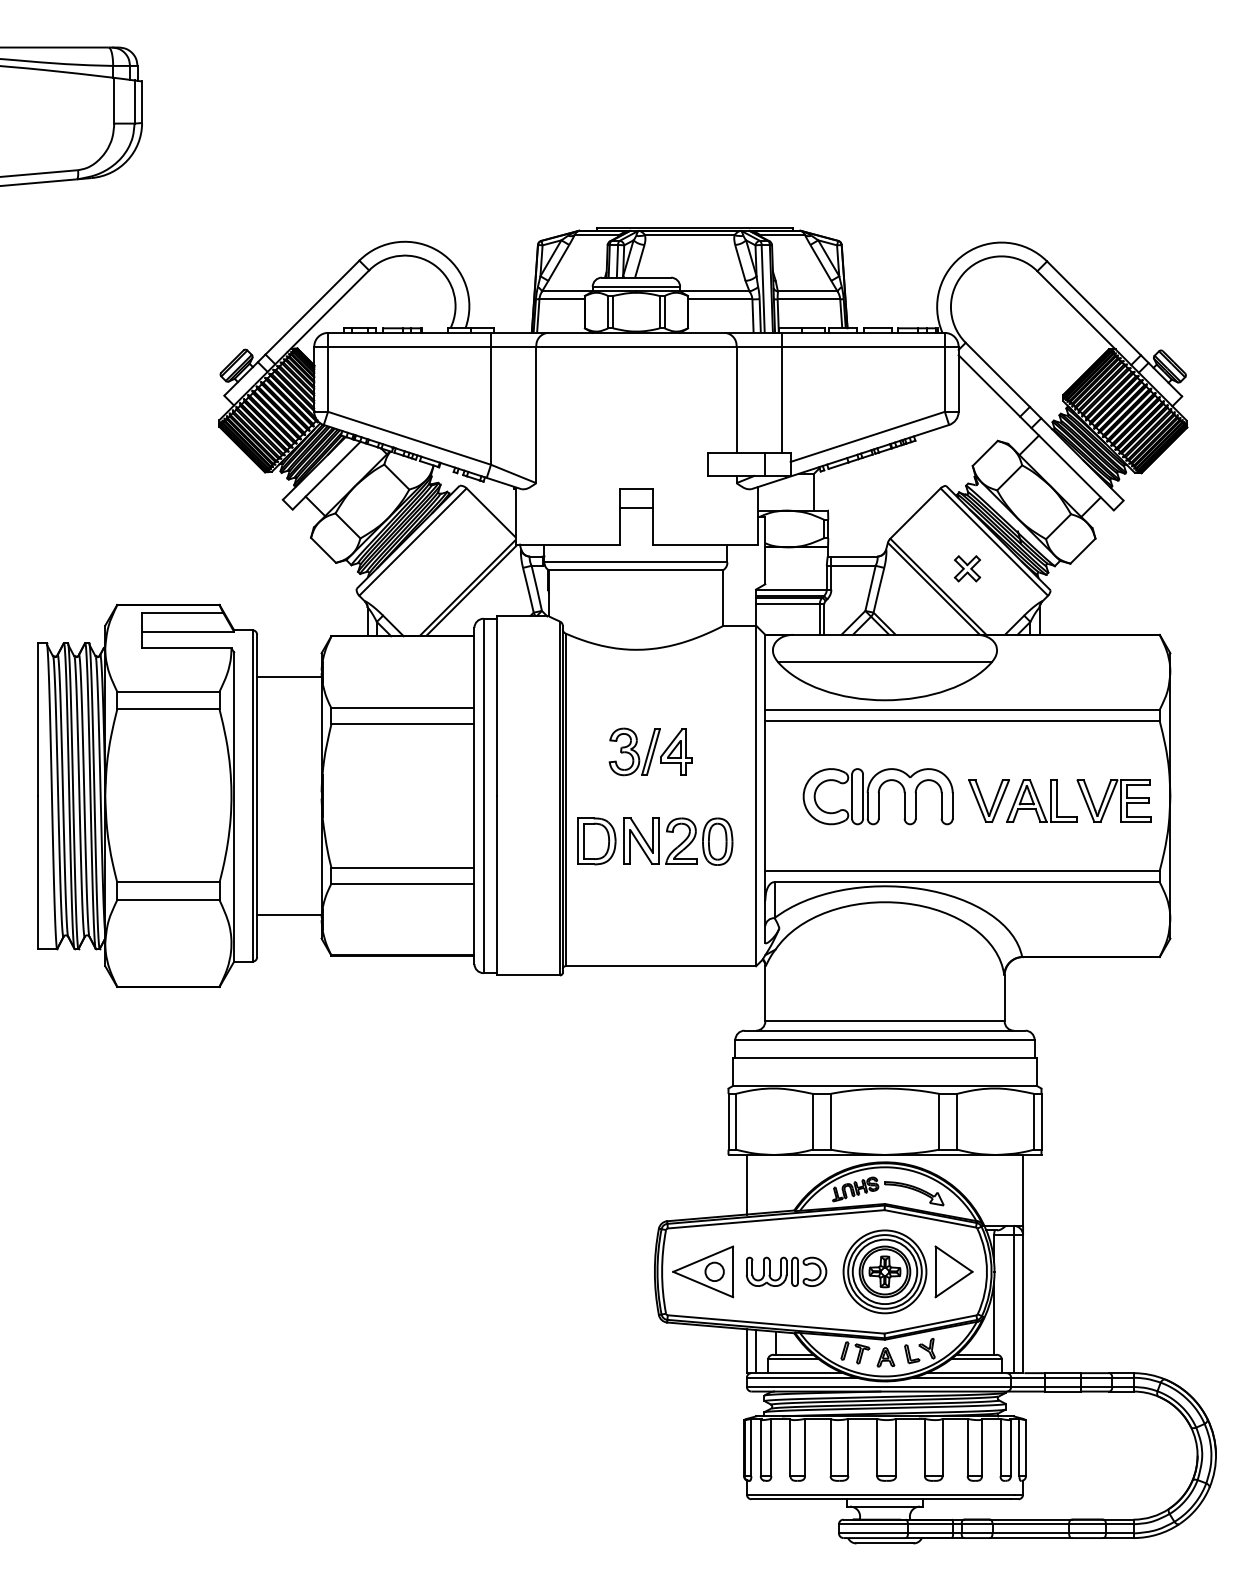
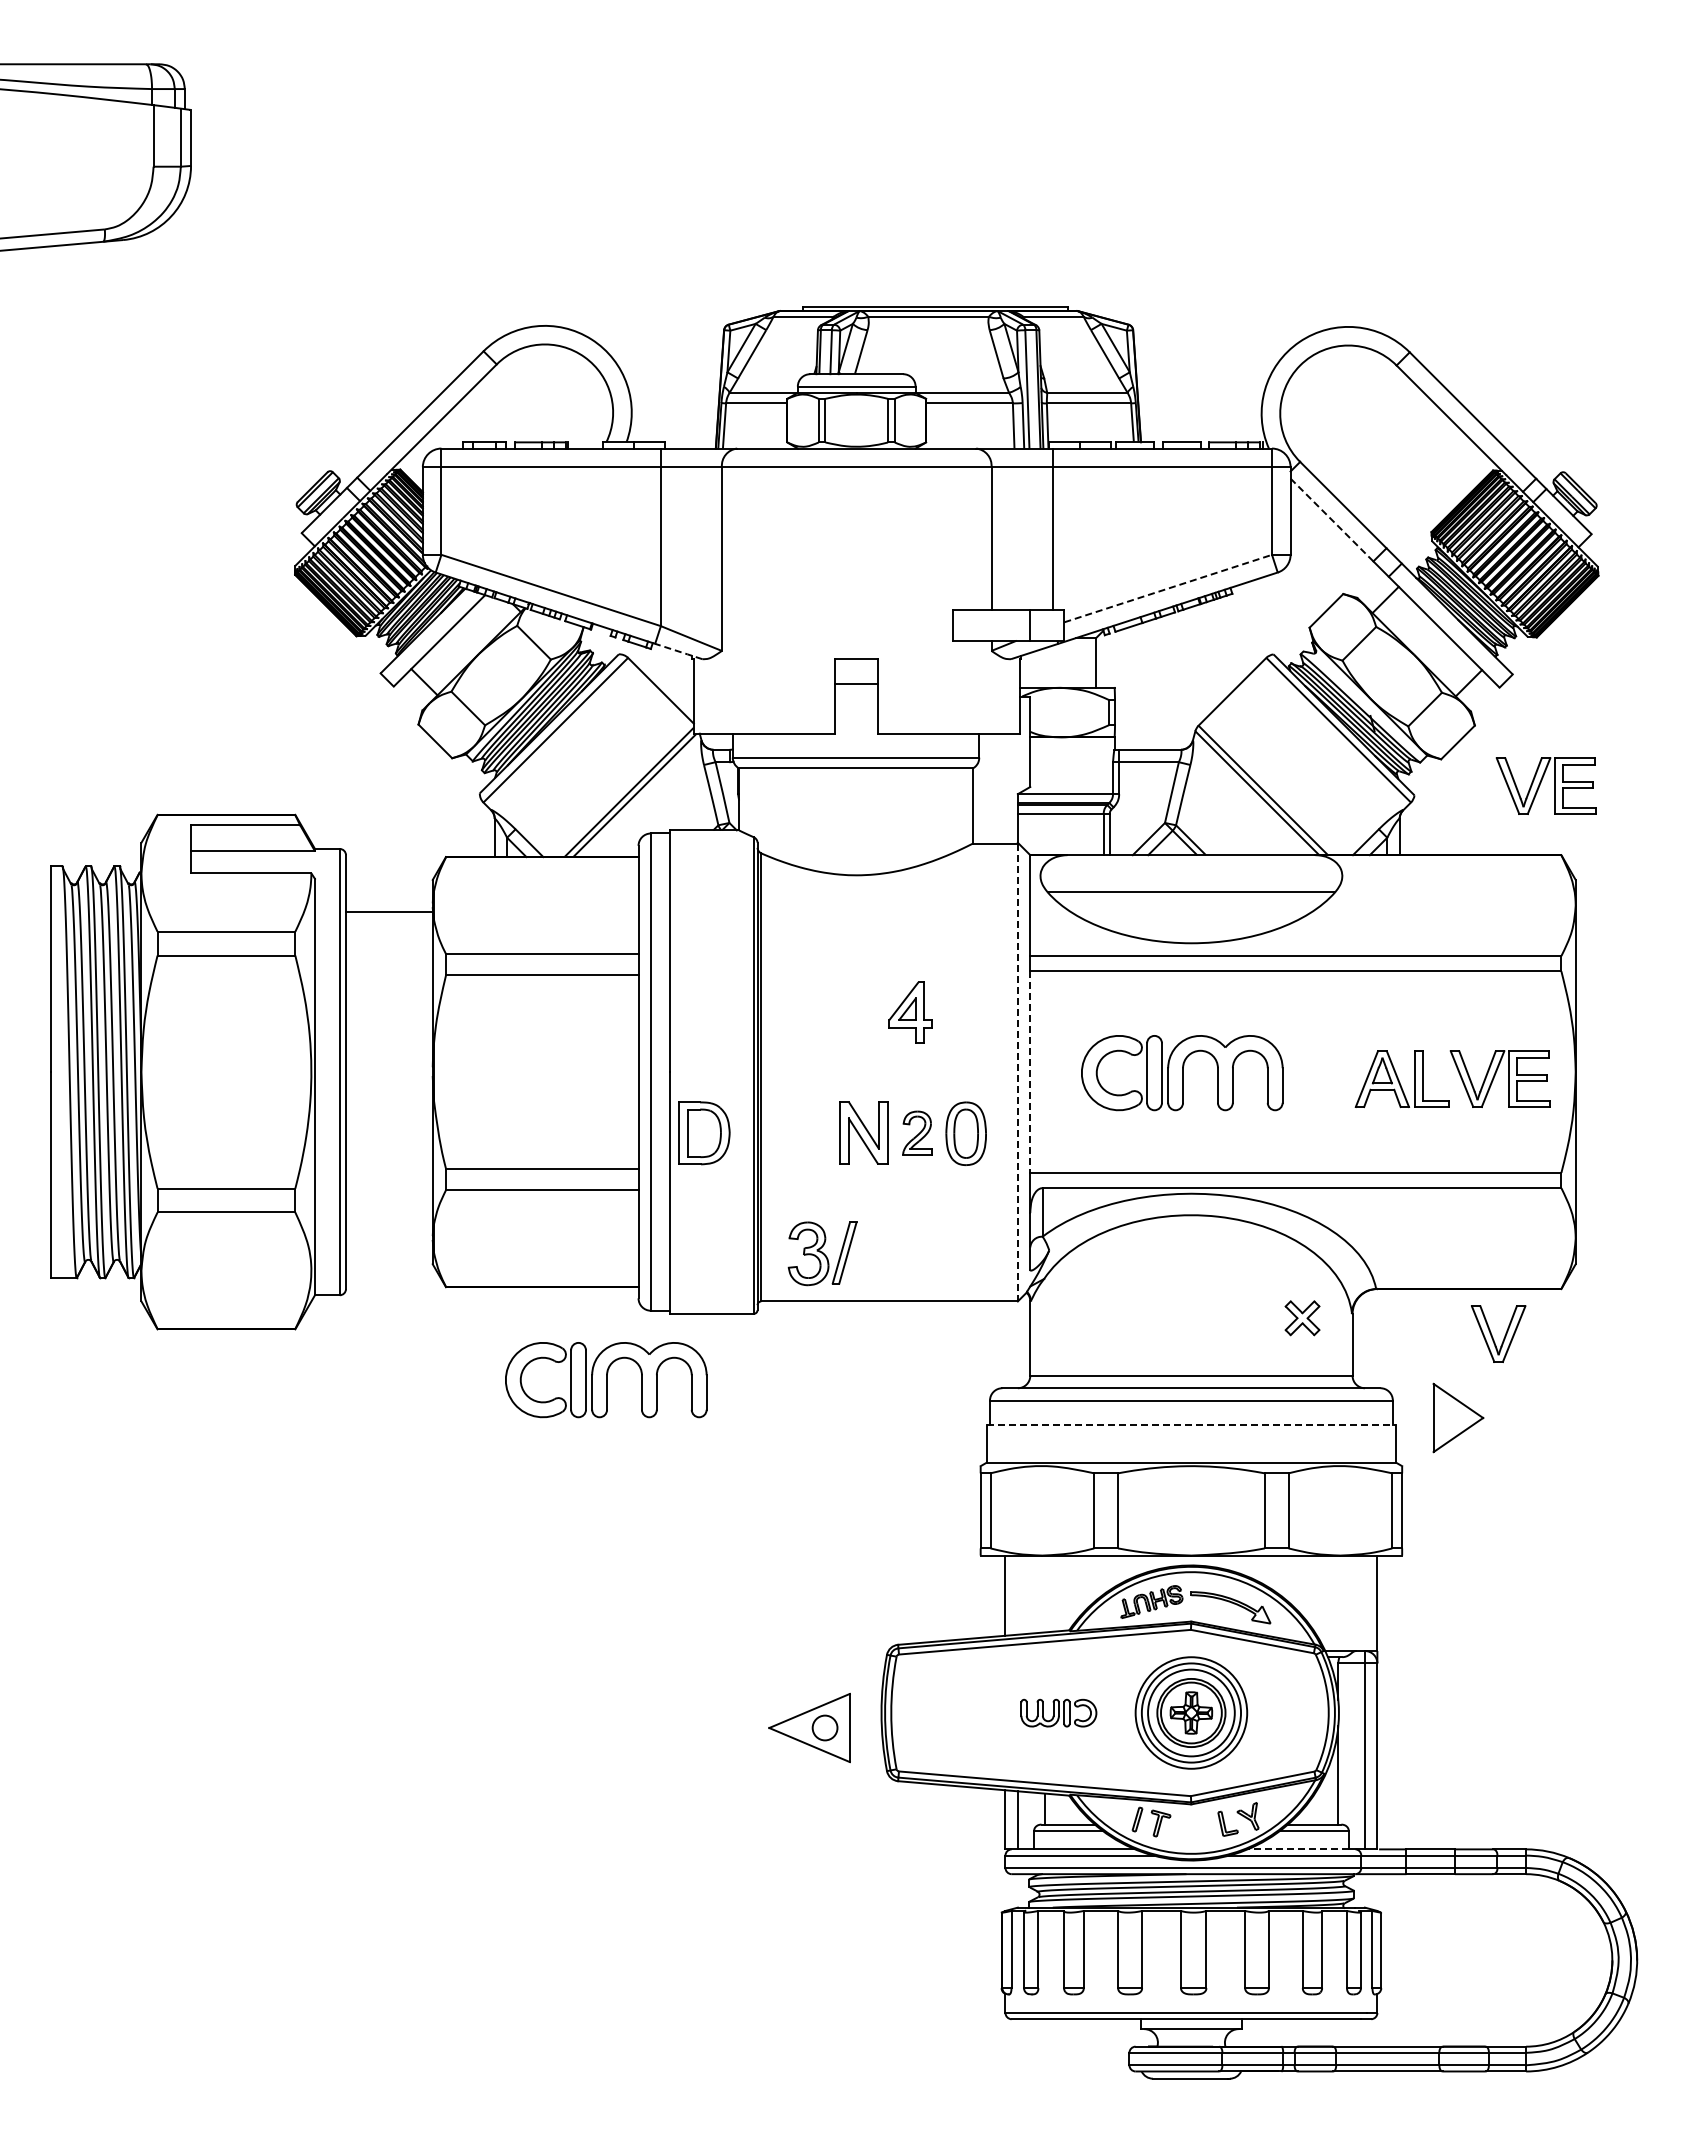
line: (989, 386) -> (1332, 520), solid -> dashed
line: (867, 436) -> (1168, 588), solid -> dashed
line: (504, 483) -> (678, 651), solid -> dashed
part: (967, 569) -> (1302, 1318), moved
part: (1147, 583) -> (1545, 785), added
part: (634, 751) -> (822, 1253), moved
line: (755, 796) -> (1017, 1072), solid -> dashed
line: (765, 796) -> (1030, 1072), solid -> dashed
part: (984, 801) -> (1492, 1334), moved
part: (681, 840) -> (917, 1132), size x0.7
part: (596, 841) -> (704, 1133), moved
line: (288, 915) -> (388, 1232), removed
part: (450, 1024) -> (606, 1380), added
line: (885, 1058) -> (1191, 1425), solid -> dashed
part: (703, 1271) -> (809, 1727), moved
part: (954, 1271) -> (1458, 1417), moved
part: (786, 1272) -> (1058, 1713), size x0.7
part: (885, 1356) -> (1192, 1827), removed
line: (964, 1373) -> (1298, 1849), solid -> dashed

